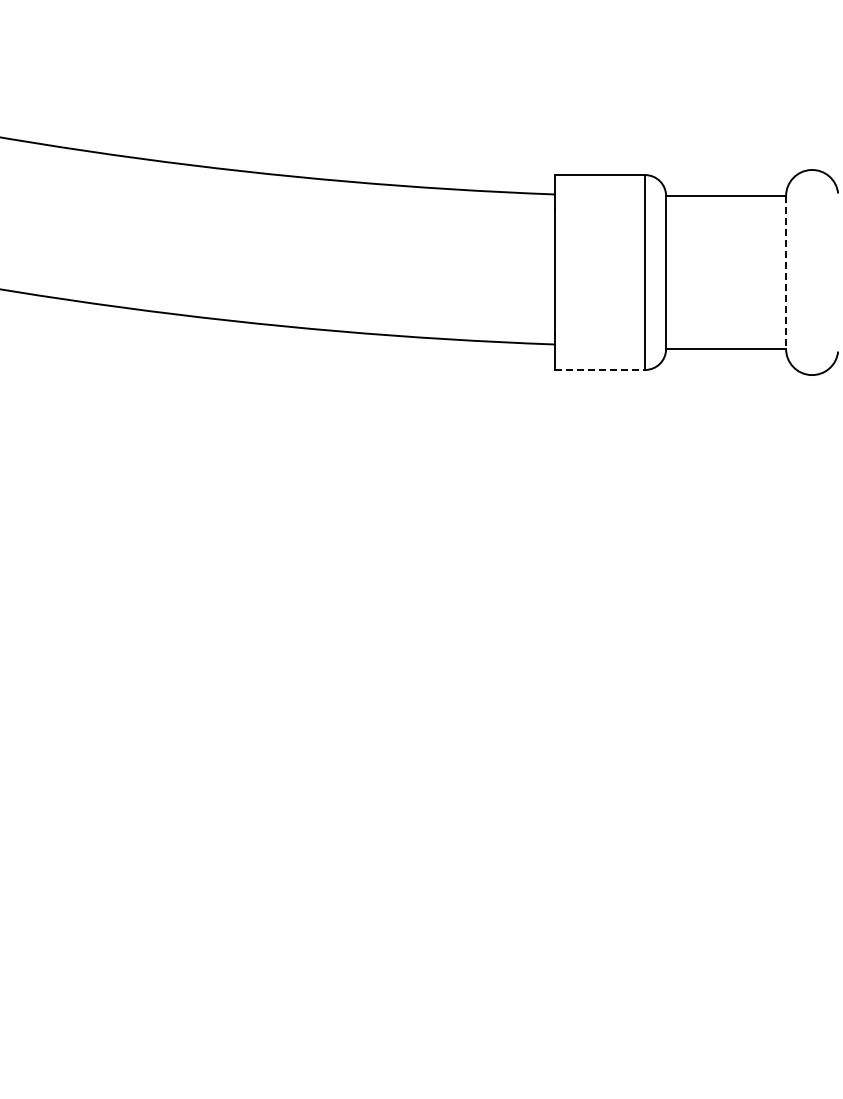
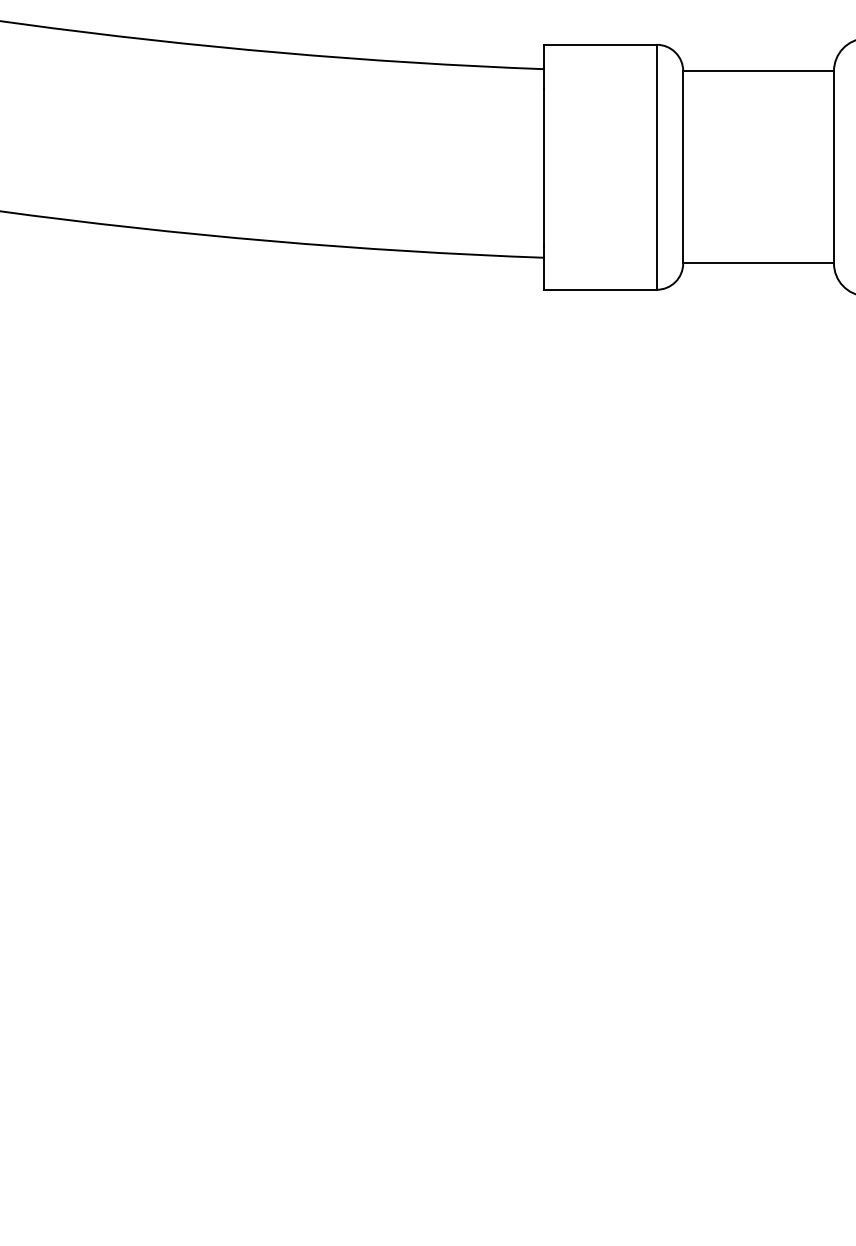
line: (786, 273) -> (834, 168), dashed -> solid
line: (600, 370) -> (600, 290), dashed -> solid

